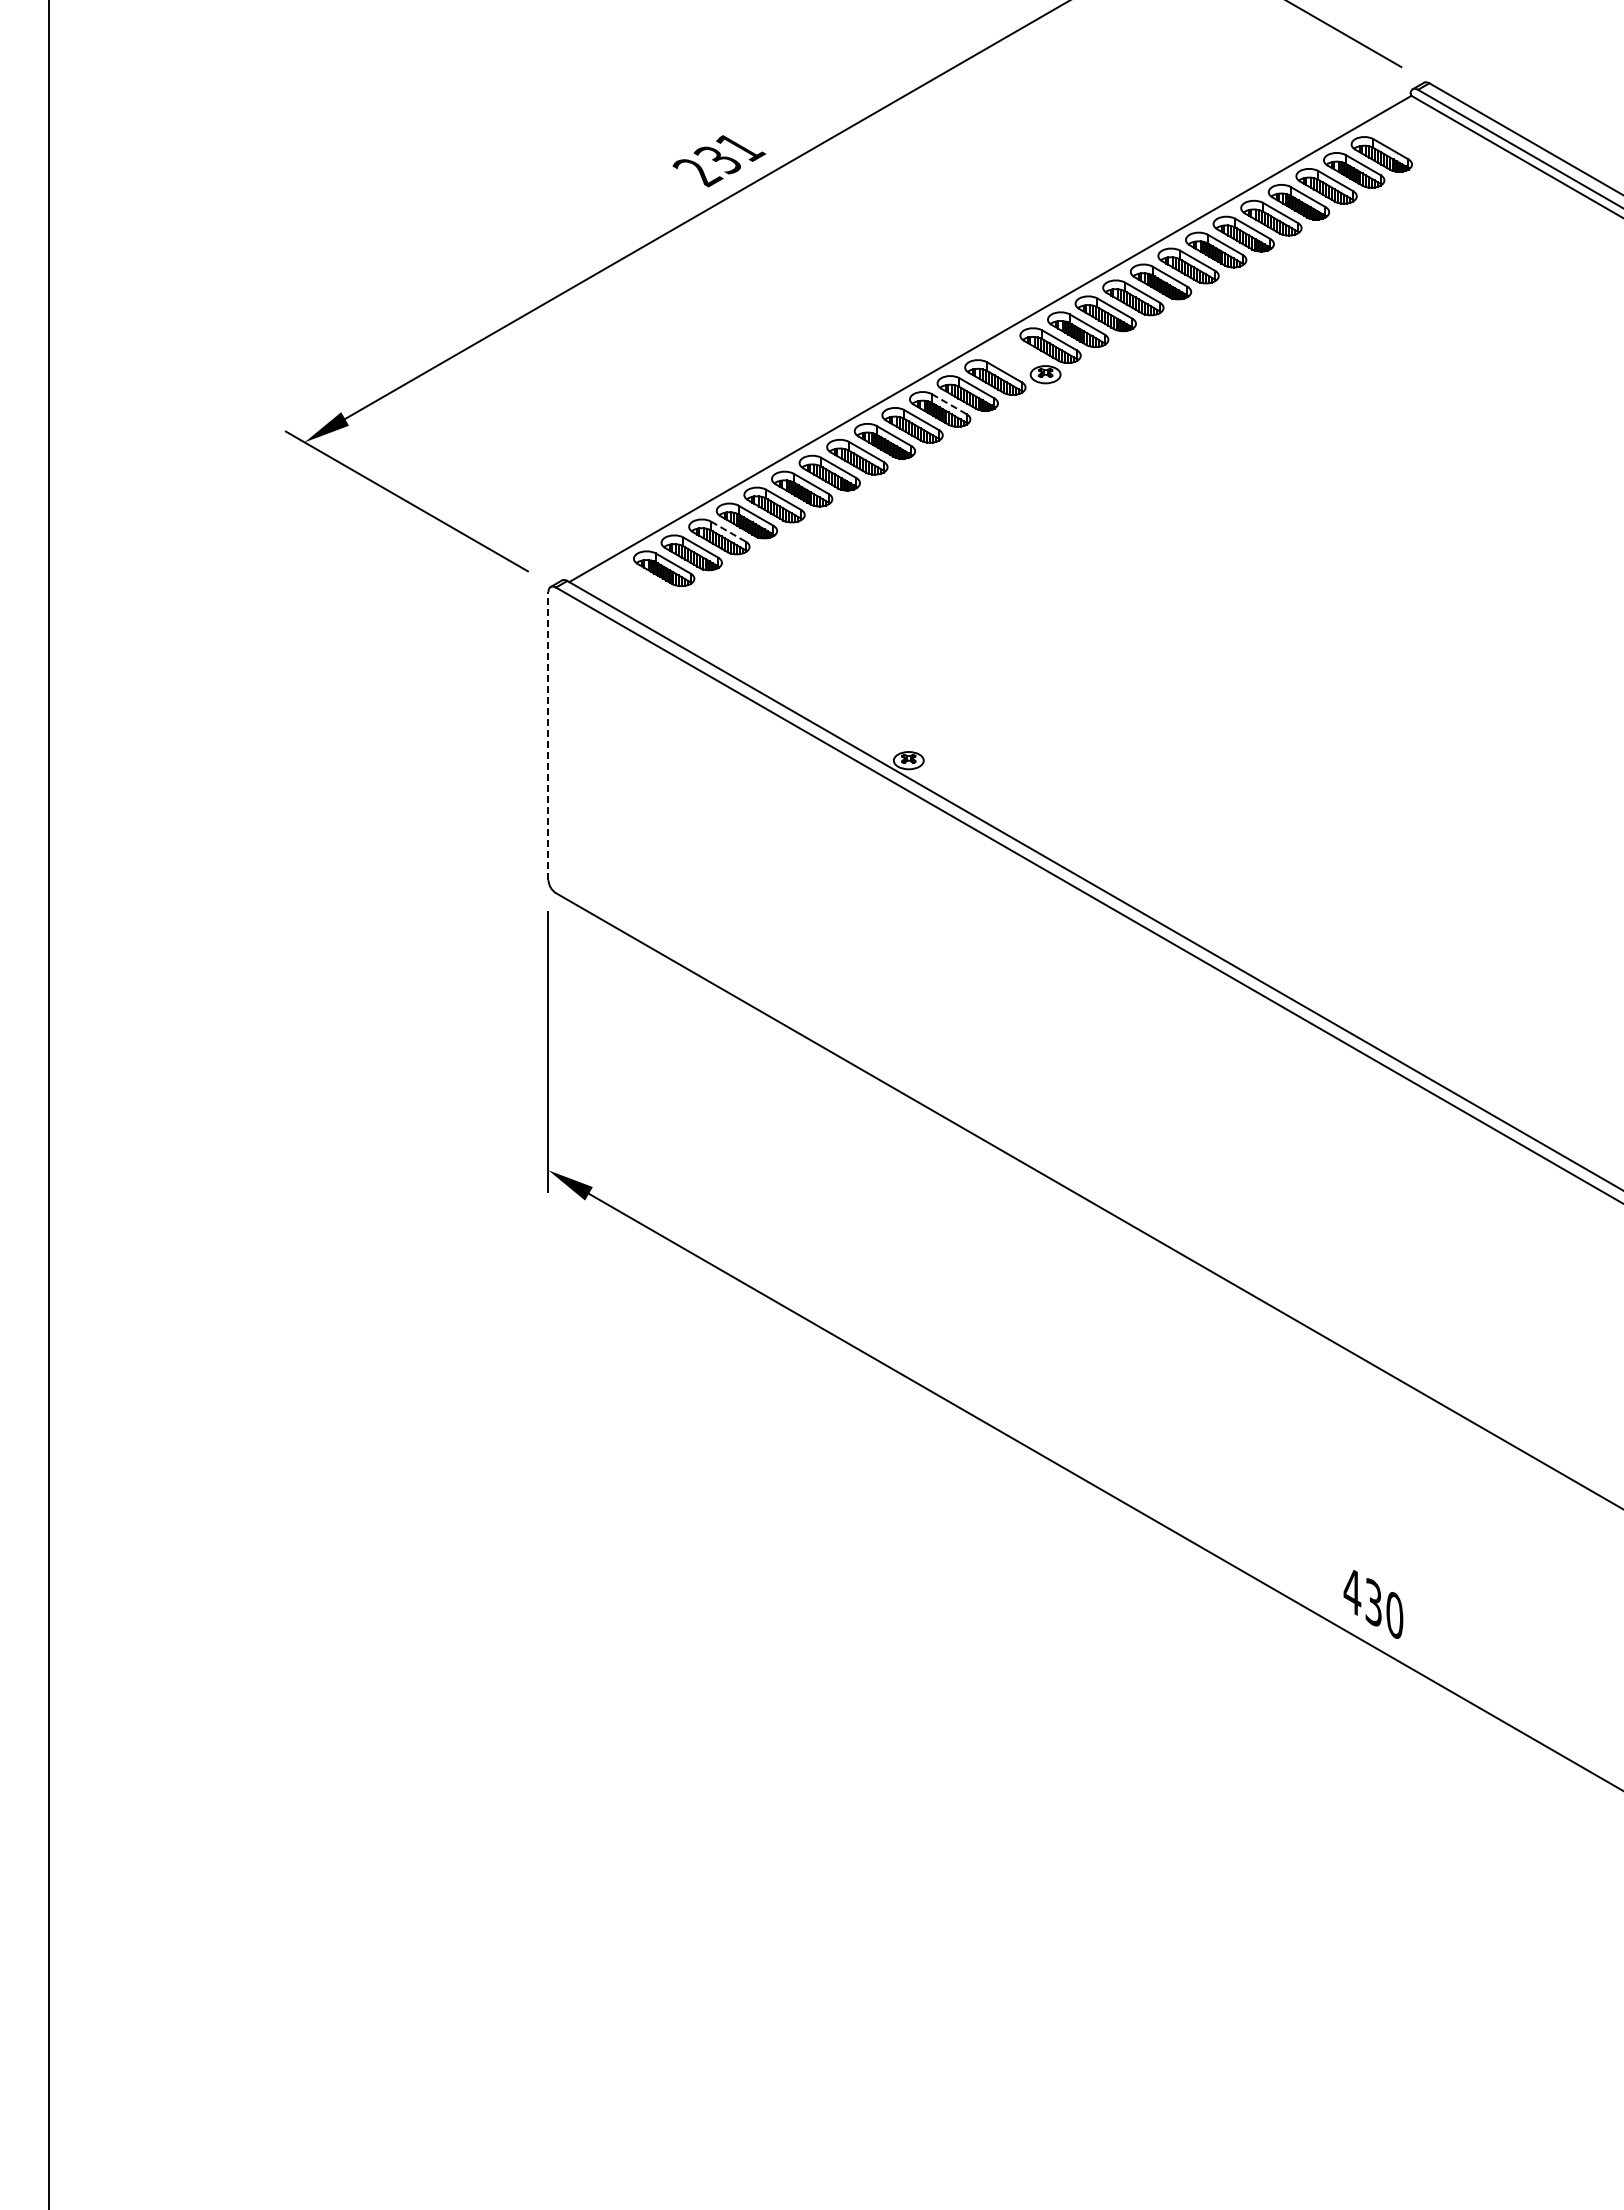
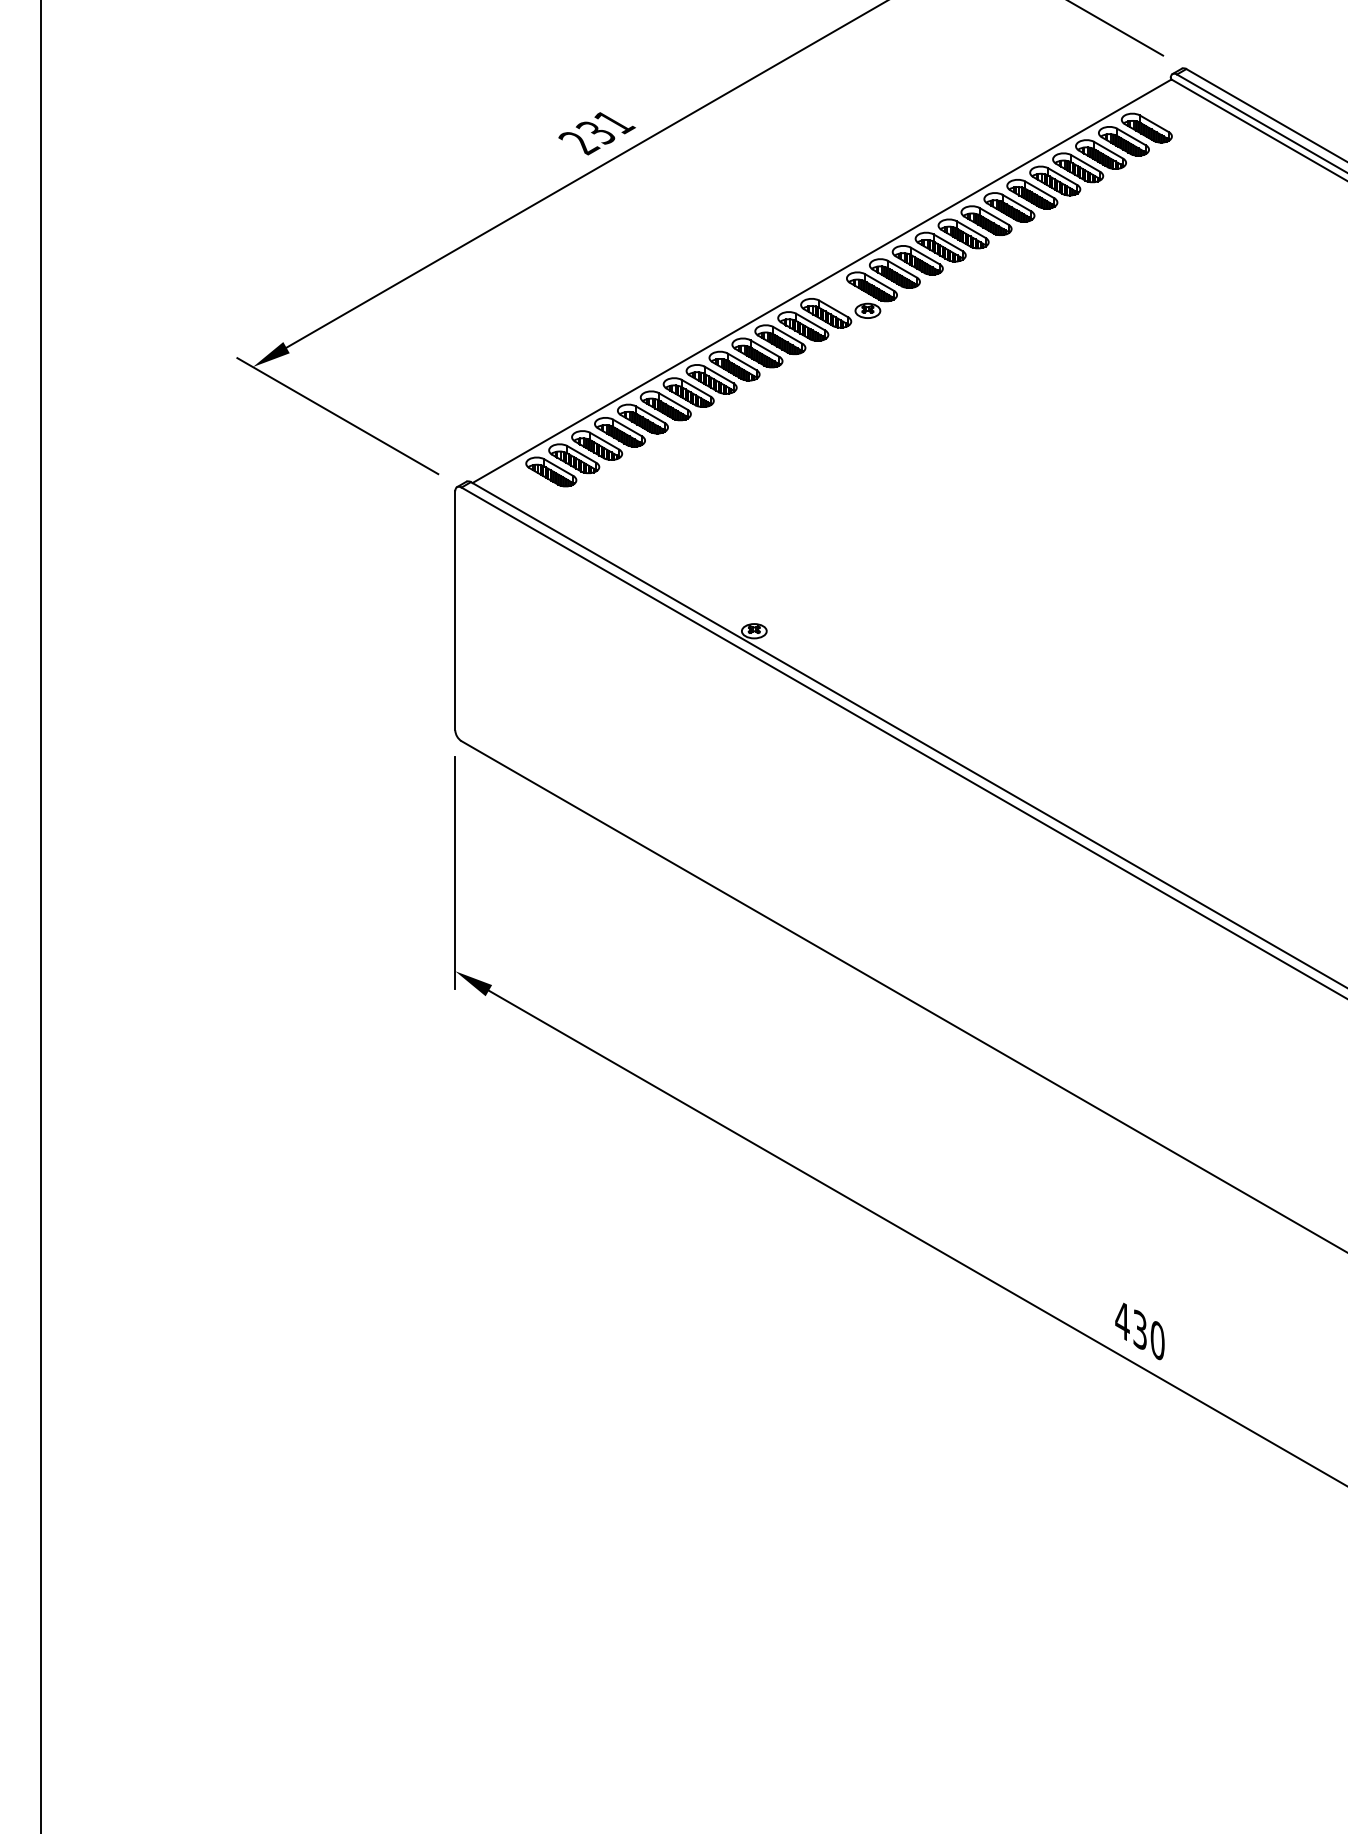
line: (949, 404) -> (788, 335), dashed -> solid
line: (728, 531) -> (604, 441), dashed -> solid
line: (548, 735) -> (455, 610), dashed -> solid

